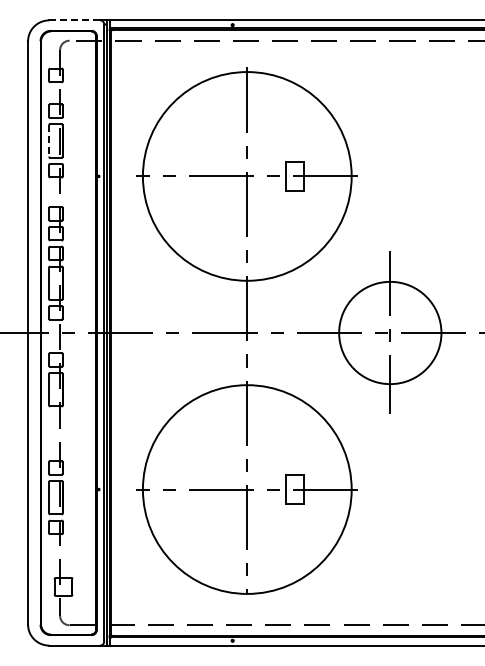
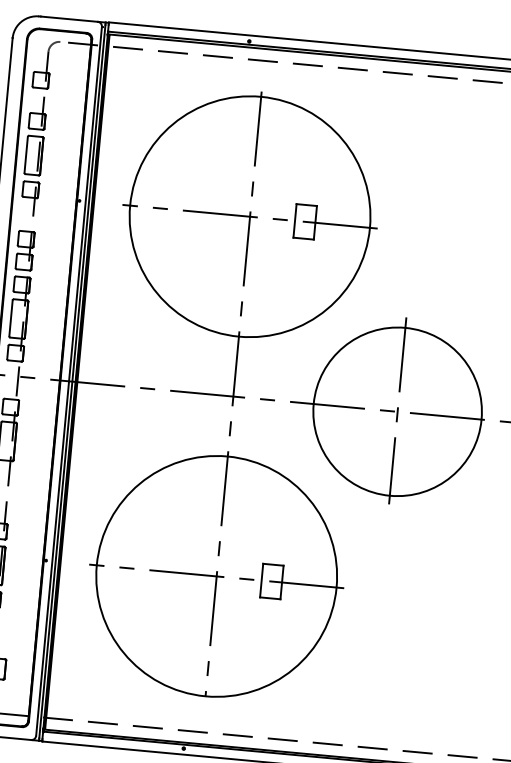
line: (75, 20) -> (69, 19), dashed -> solid
line: (49, 140) -> (26, 154), dashed -> solid
circle: (390, 332) -> (397, 411), size x1.43

